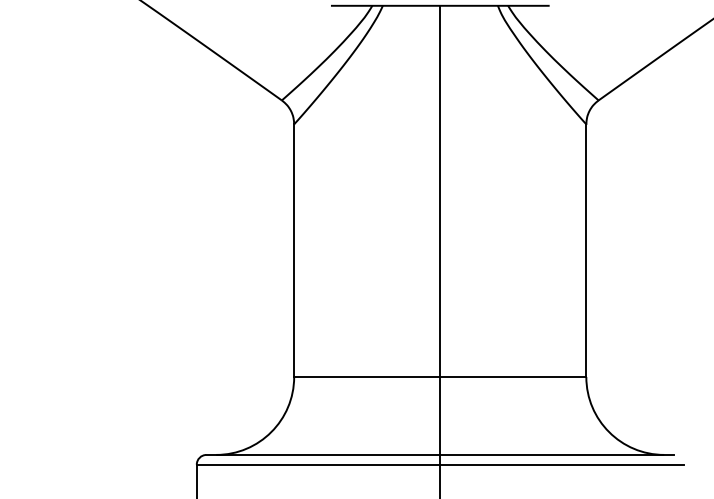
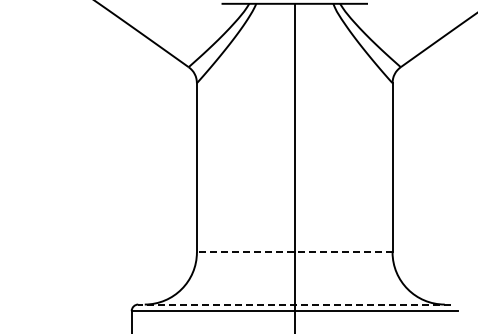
line: (439, 377) -> (294, 252), solid -> dashed
line: (439, 454) -> (294, 304), solid -> dashed

